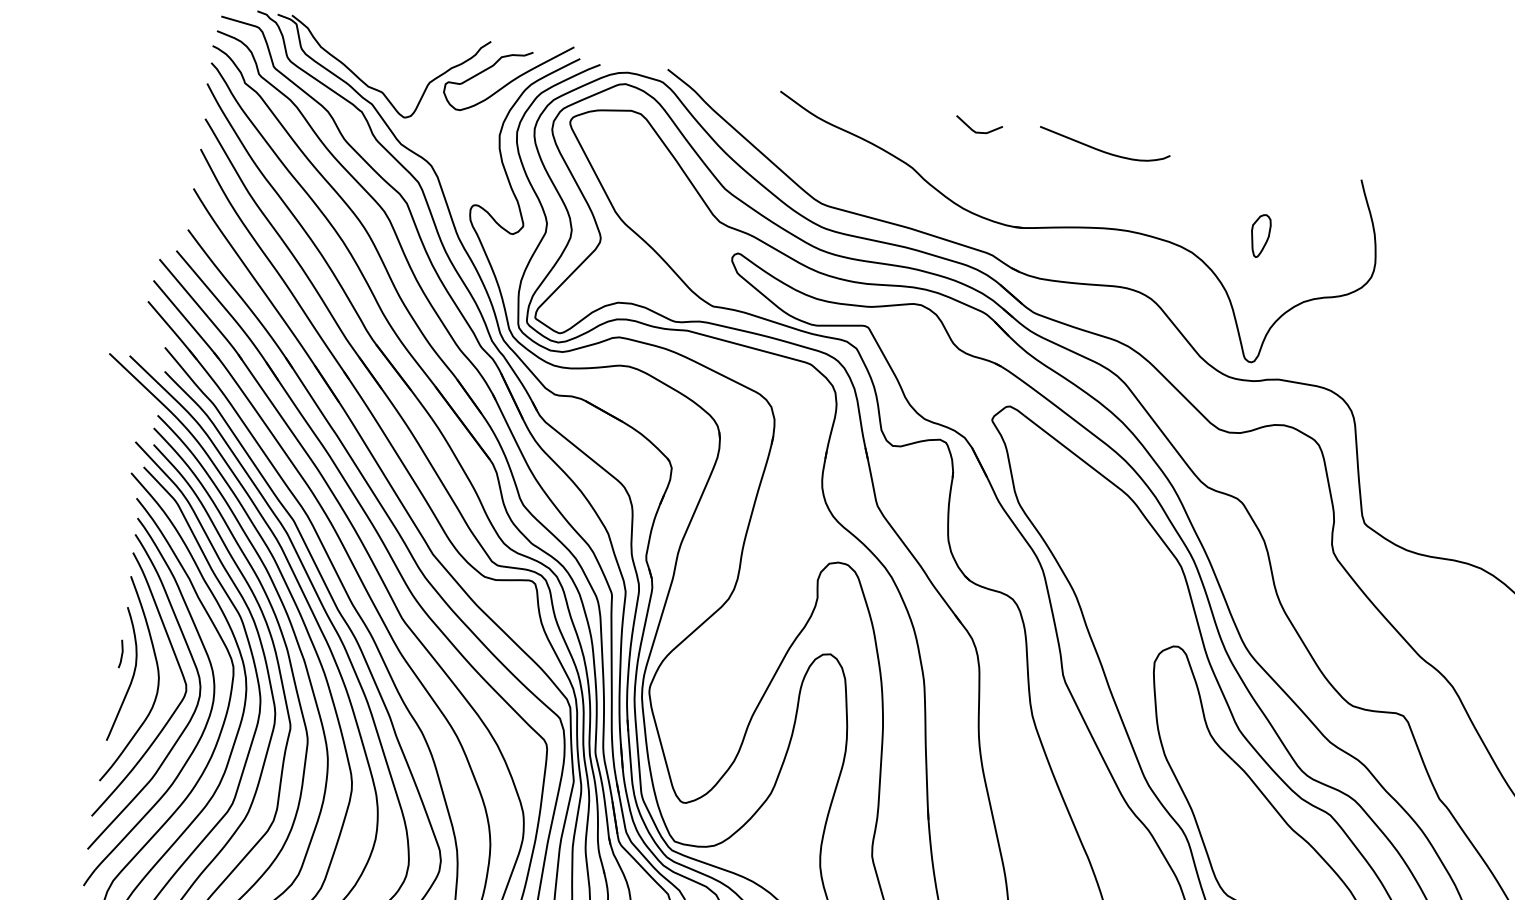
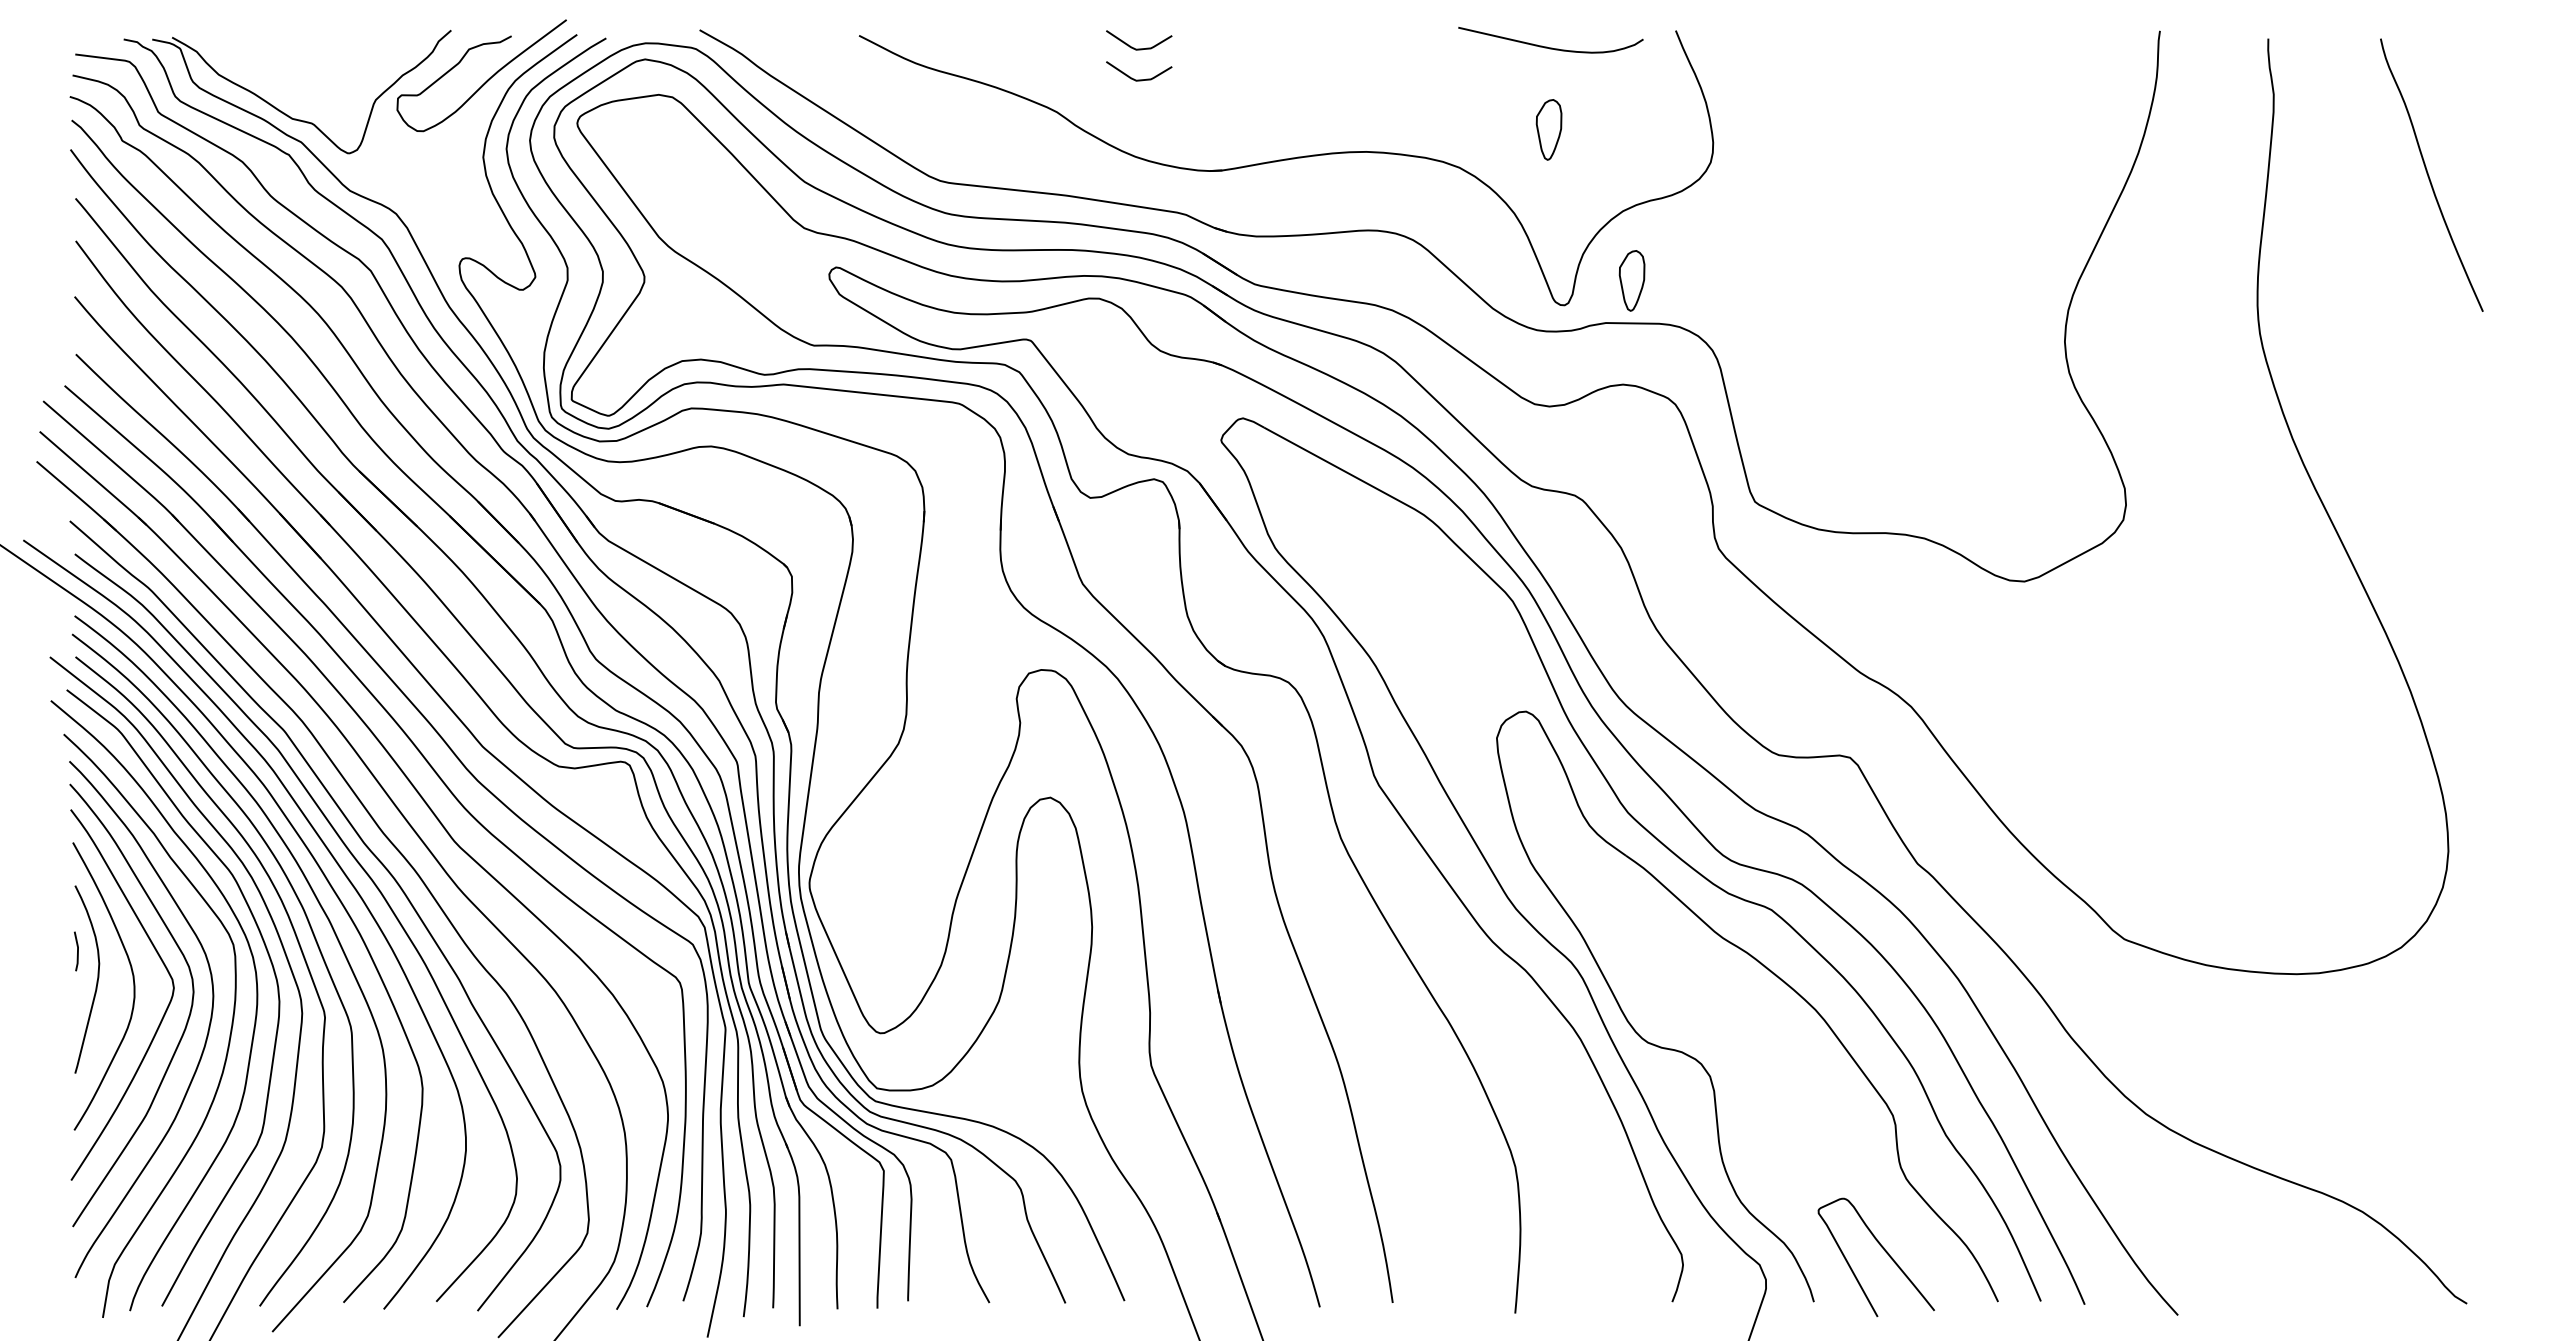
curve: (1101, 150) -> (1547, 46), moved
curve: (974, 154) -> (1139, 79), added
part: (1301, 352) -> (1631, 280), added

